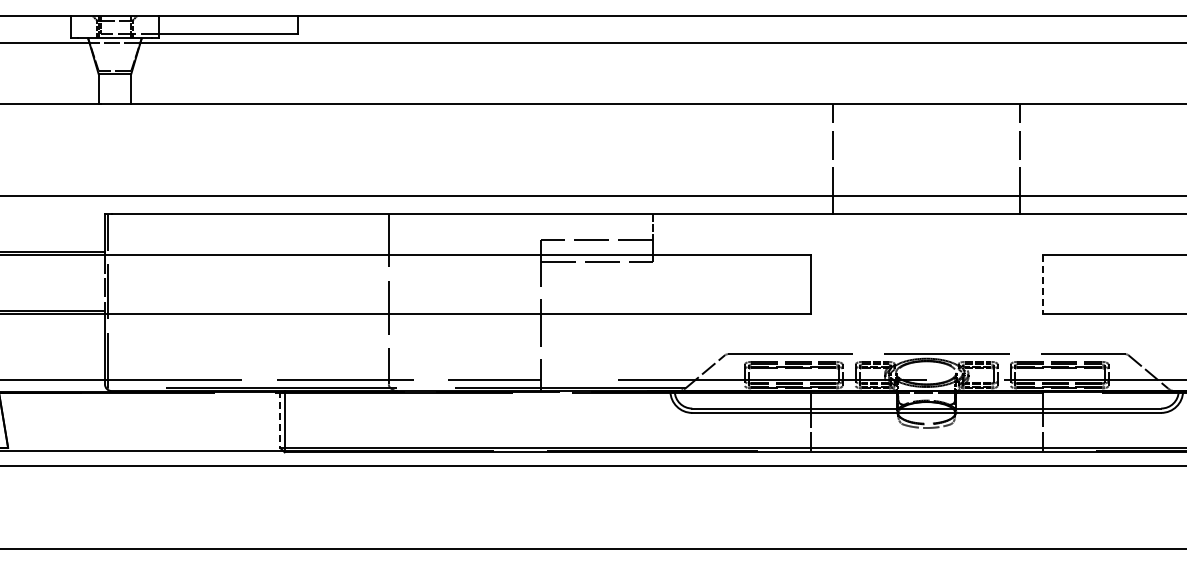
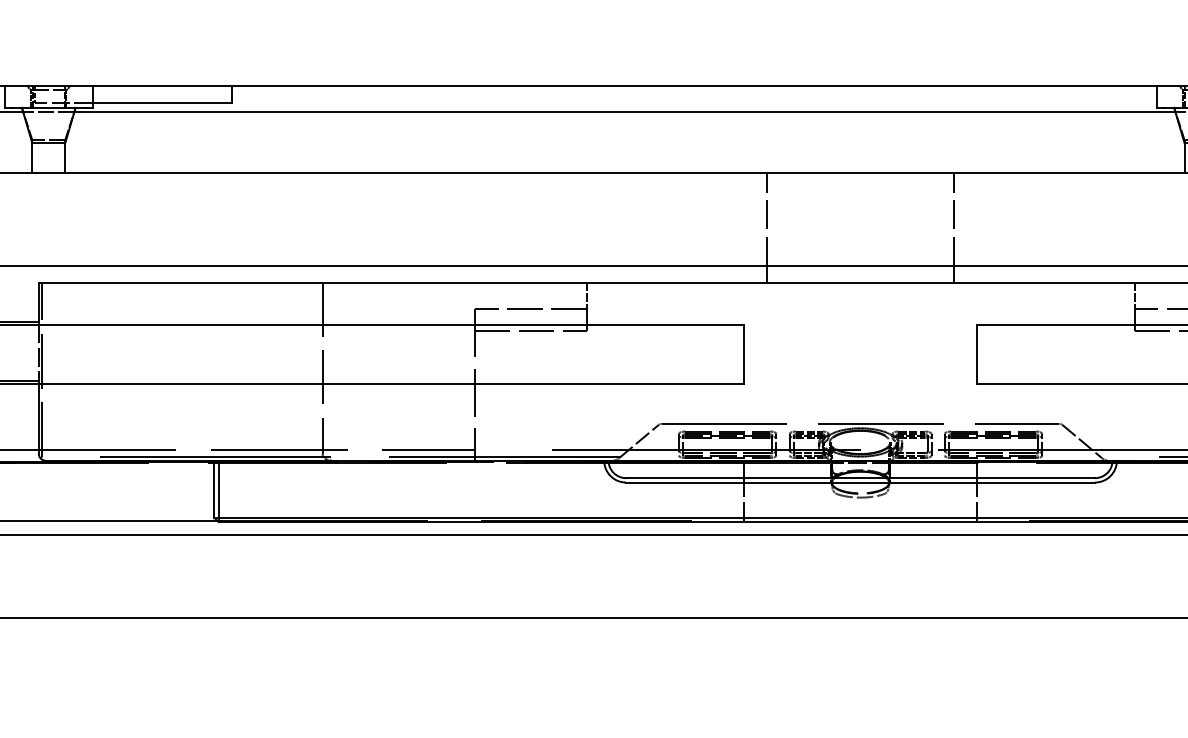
line: (1042, 284) -> (976, 354), dashed -> solid
line: (280, 419) -> (214, 489), dashed -> solid

